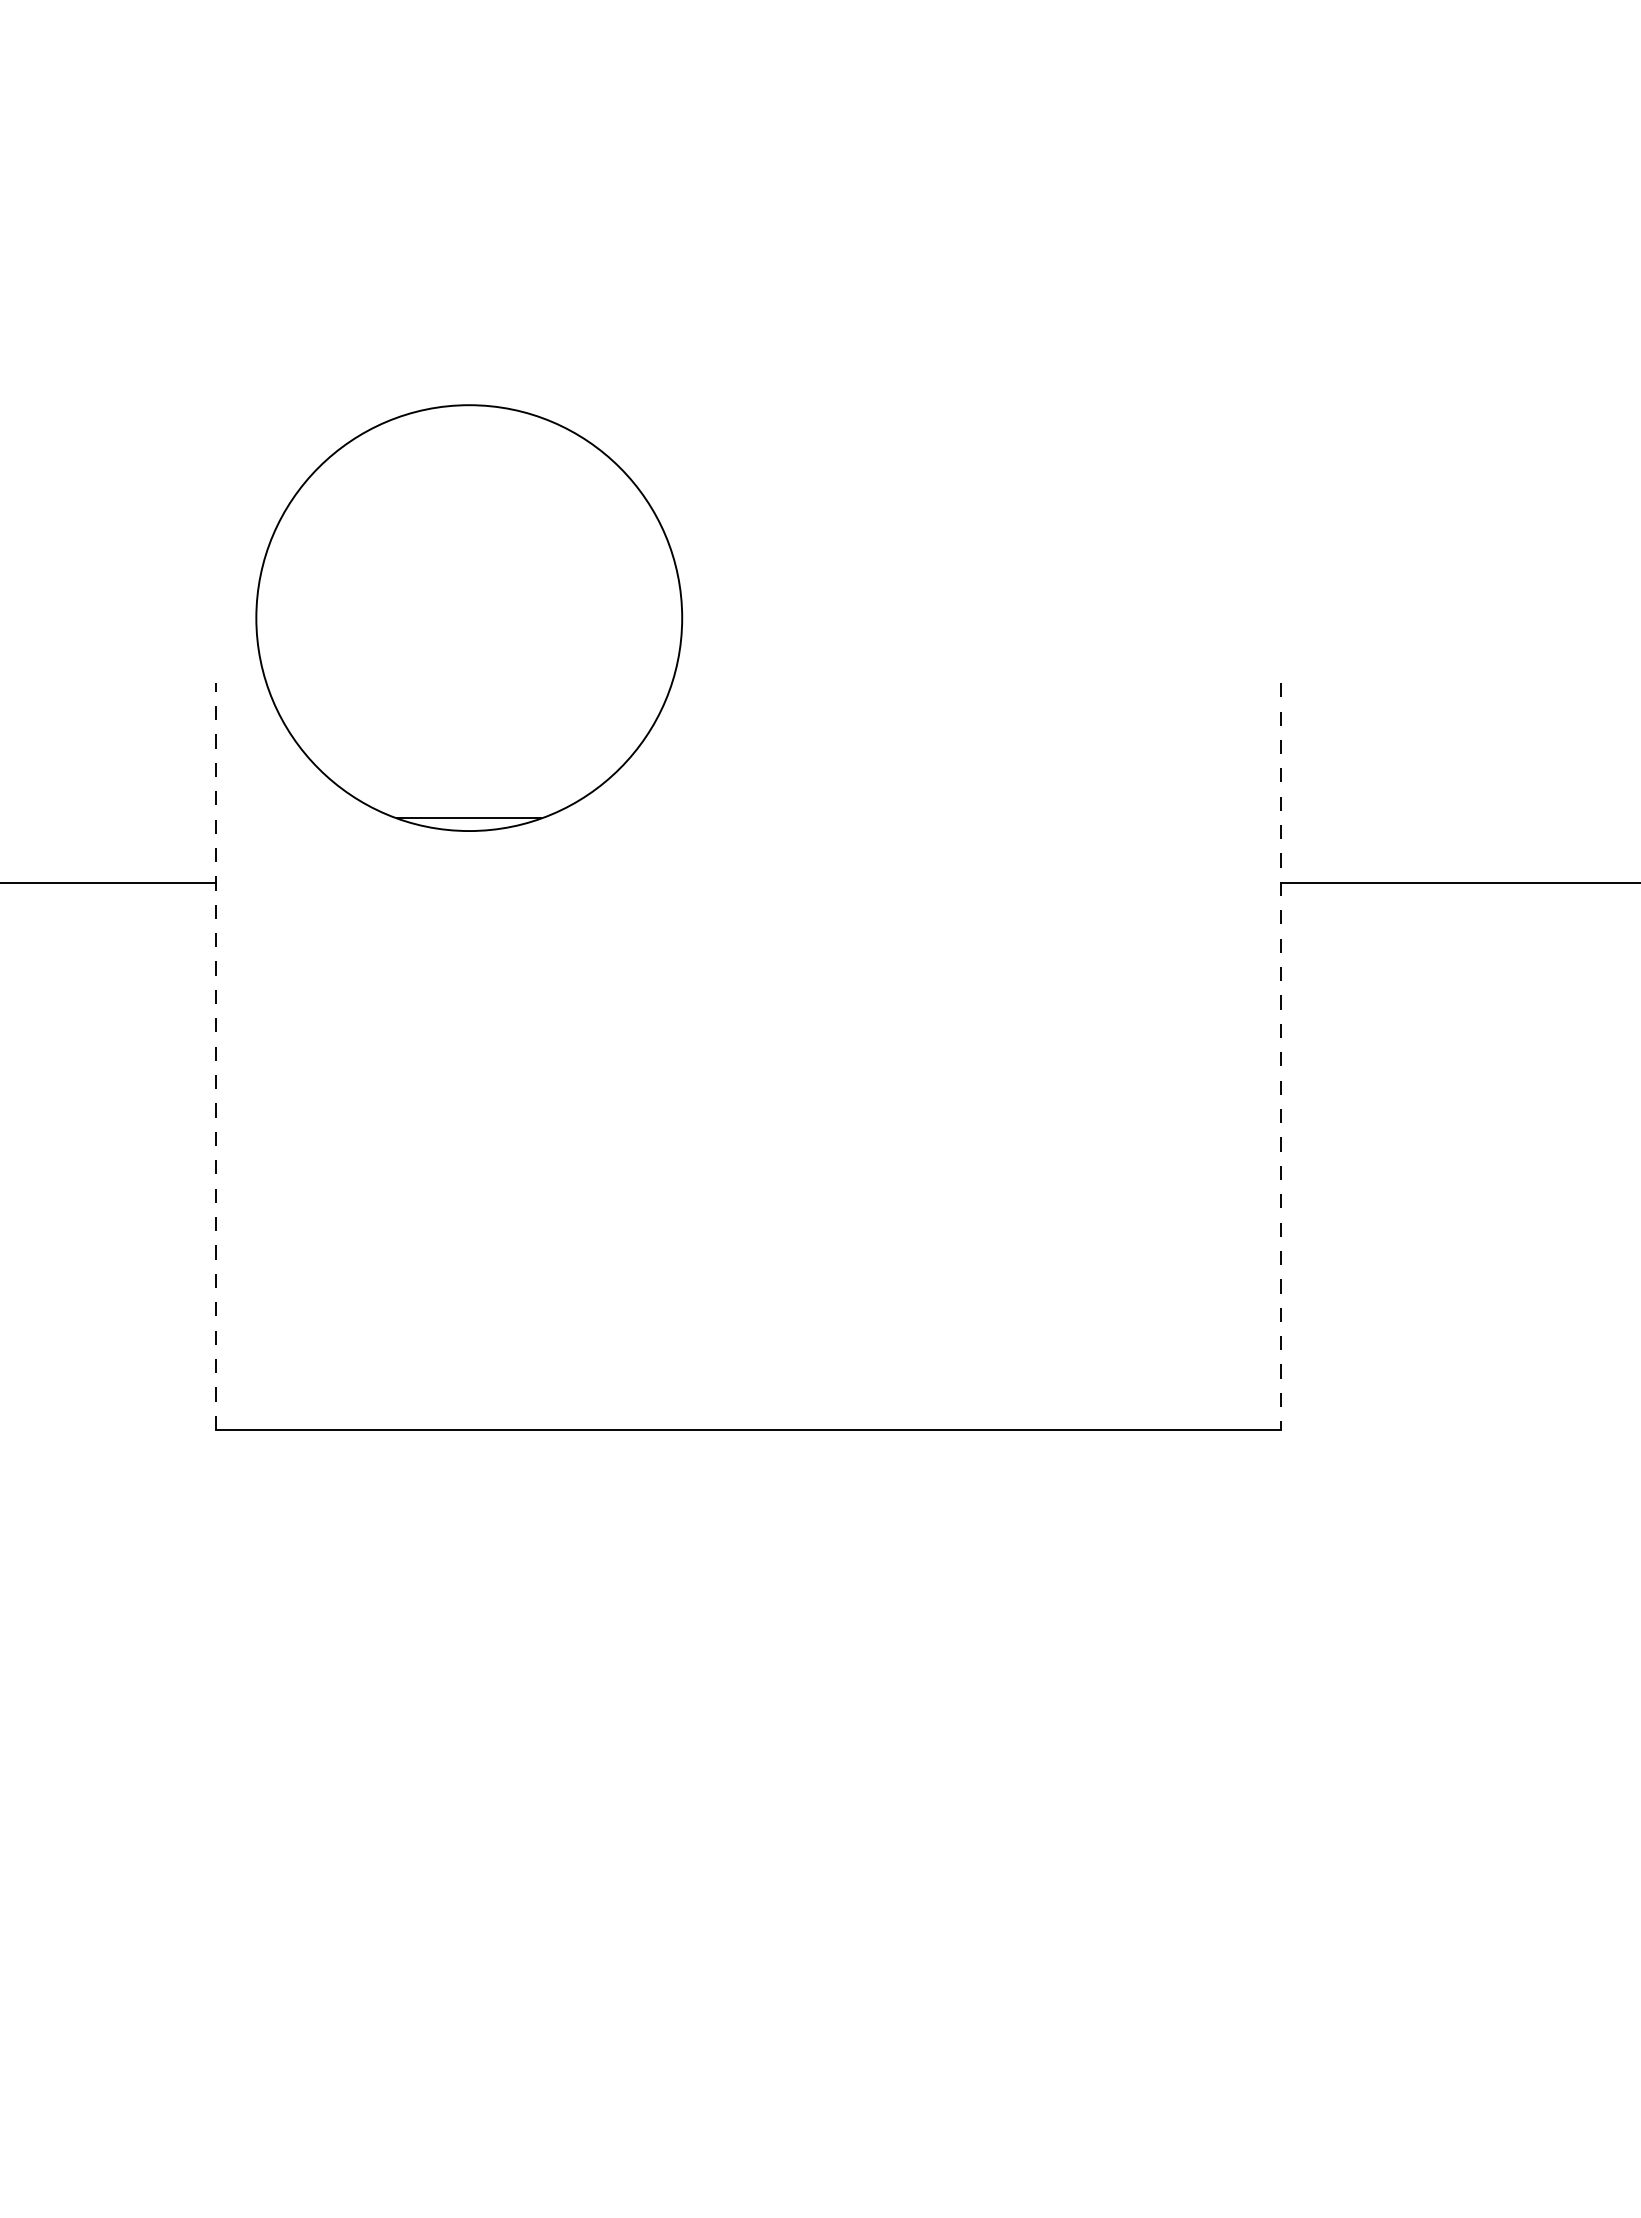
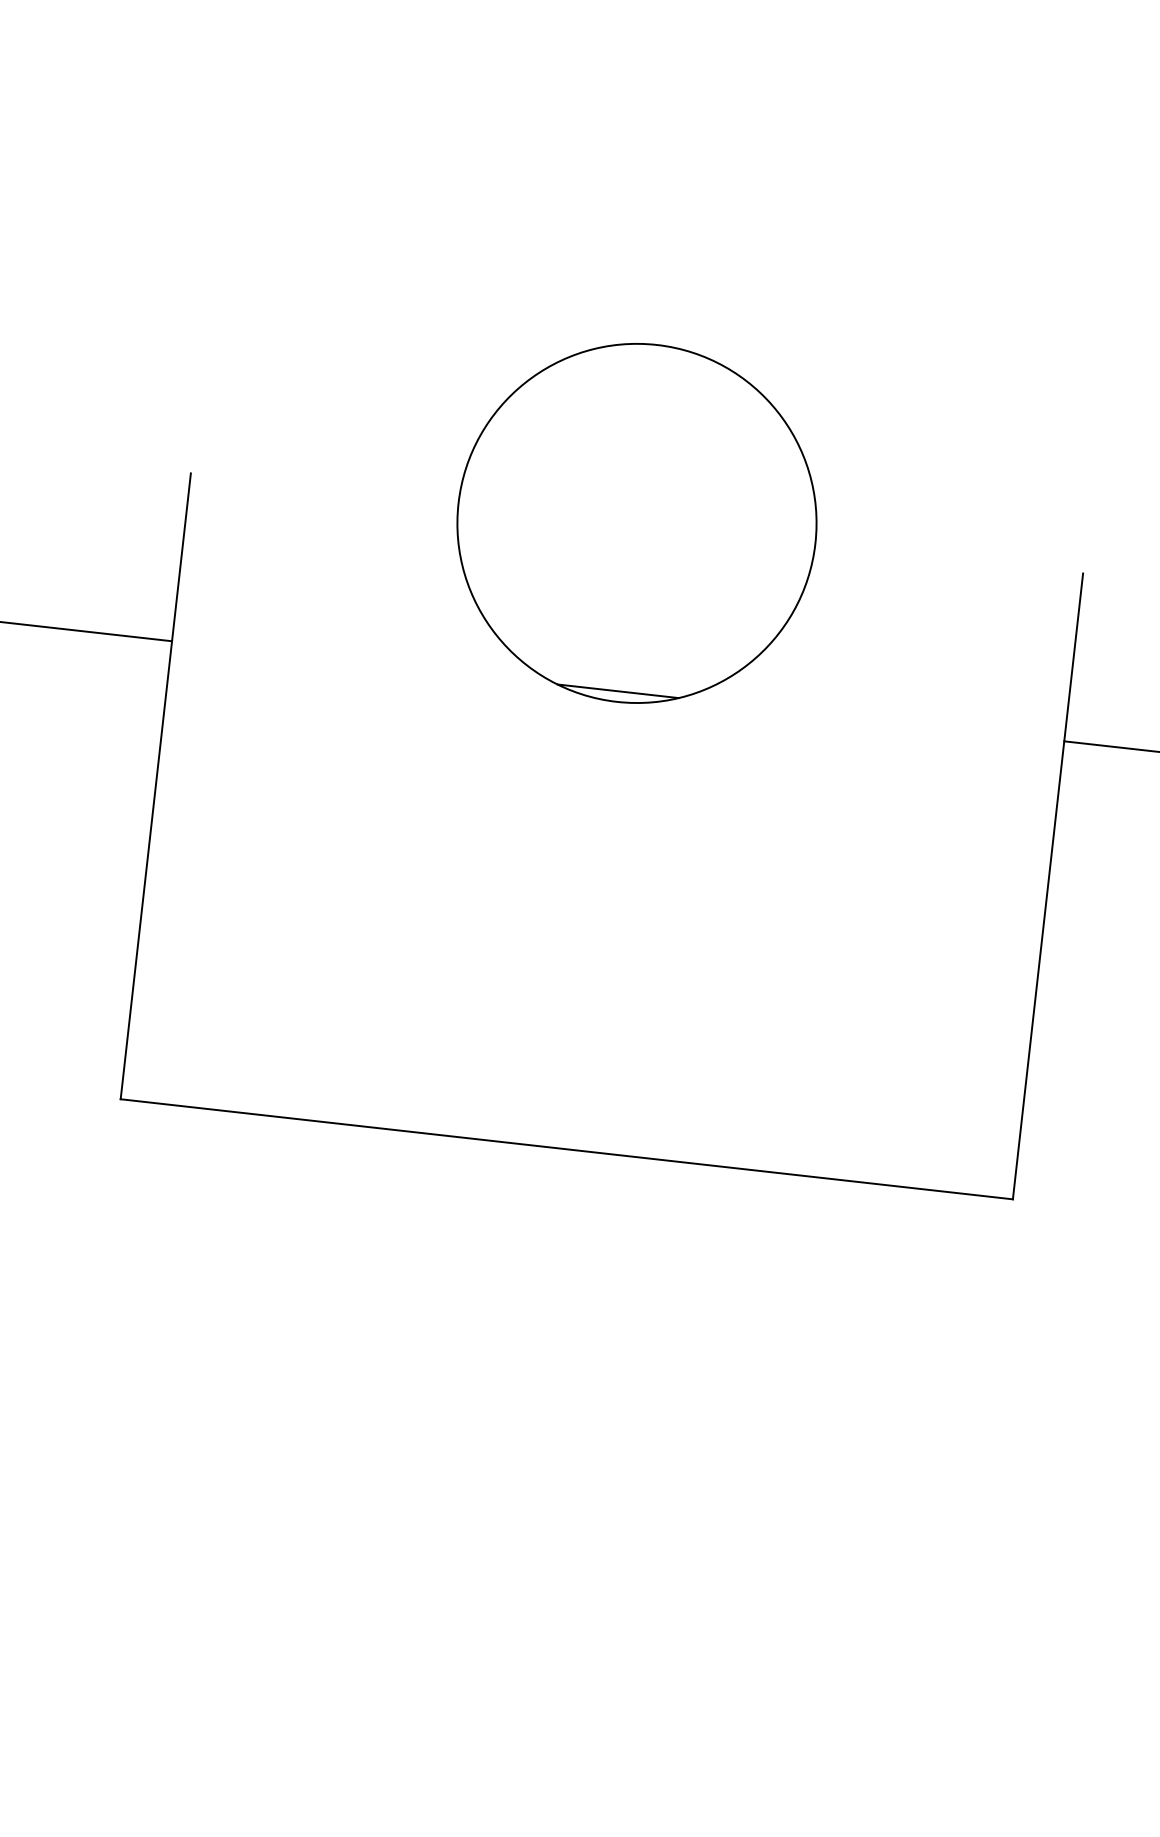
part: (469, 617) -> (637, 522), moved
line: (215, 1056) -> (155, 786), dashed -> solid
line: (1280, 1057) -> (1047, 887), dashed -> solid

